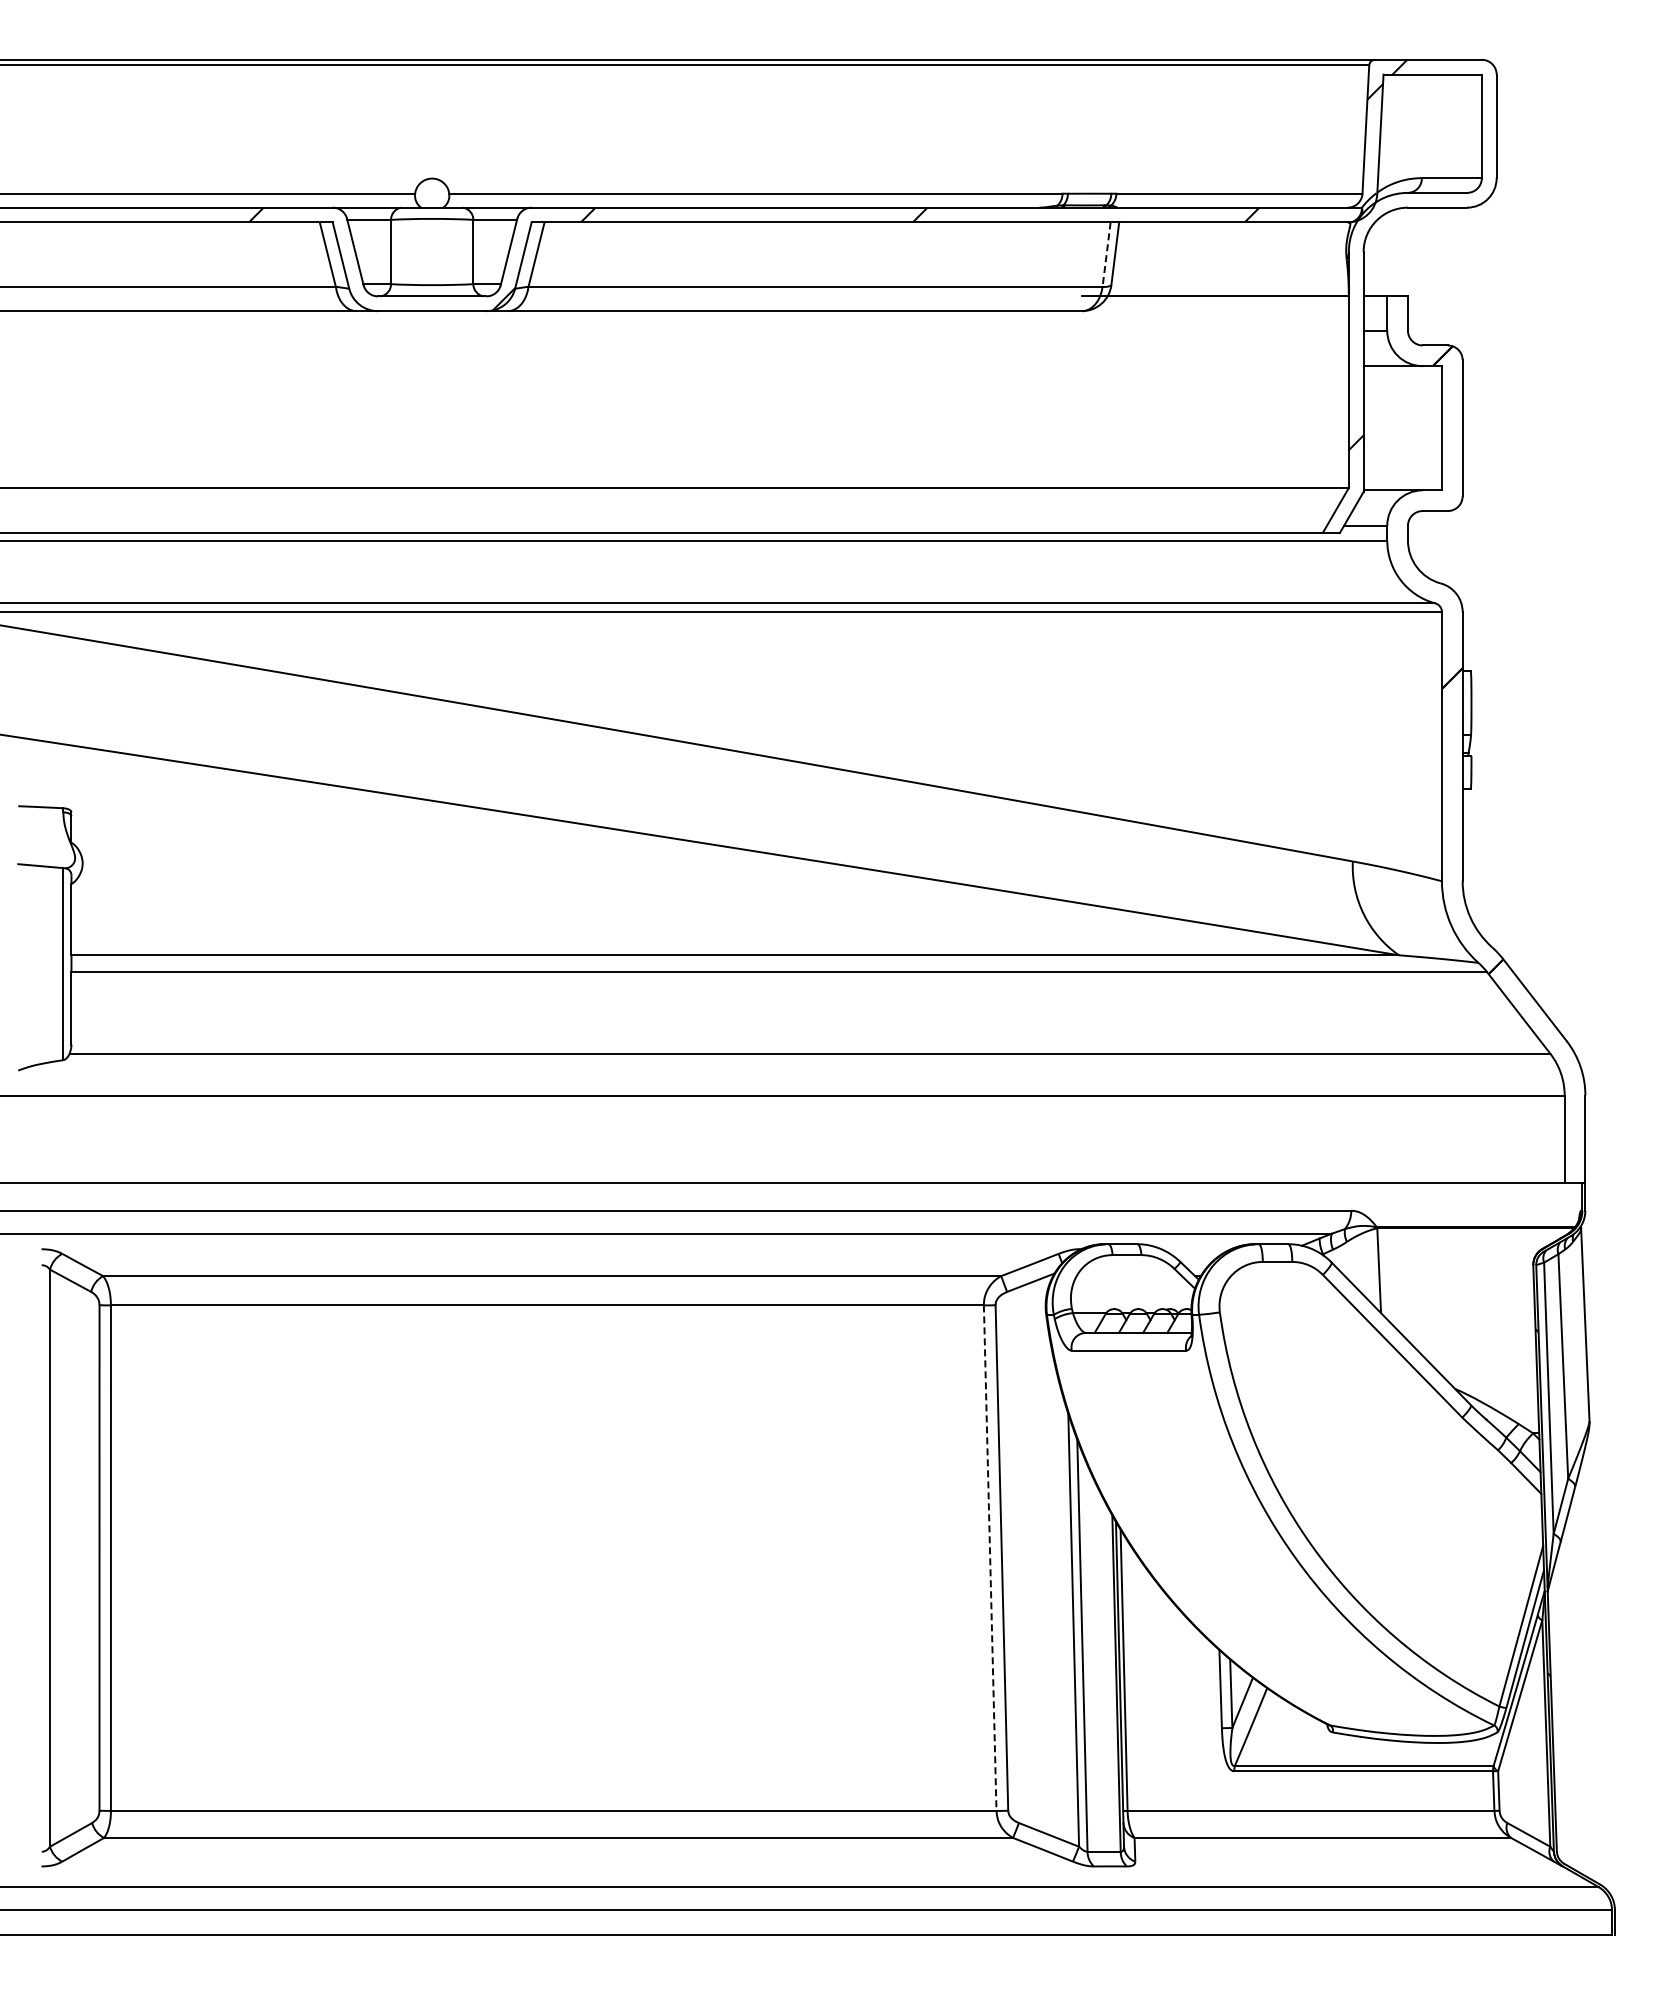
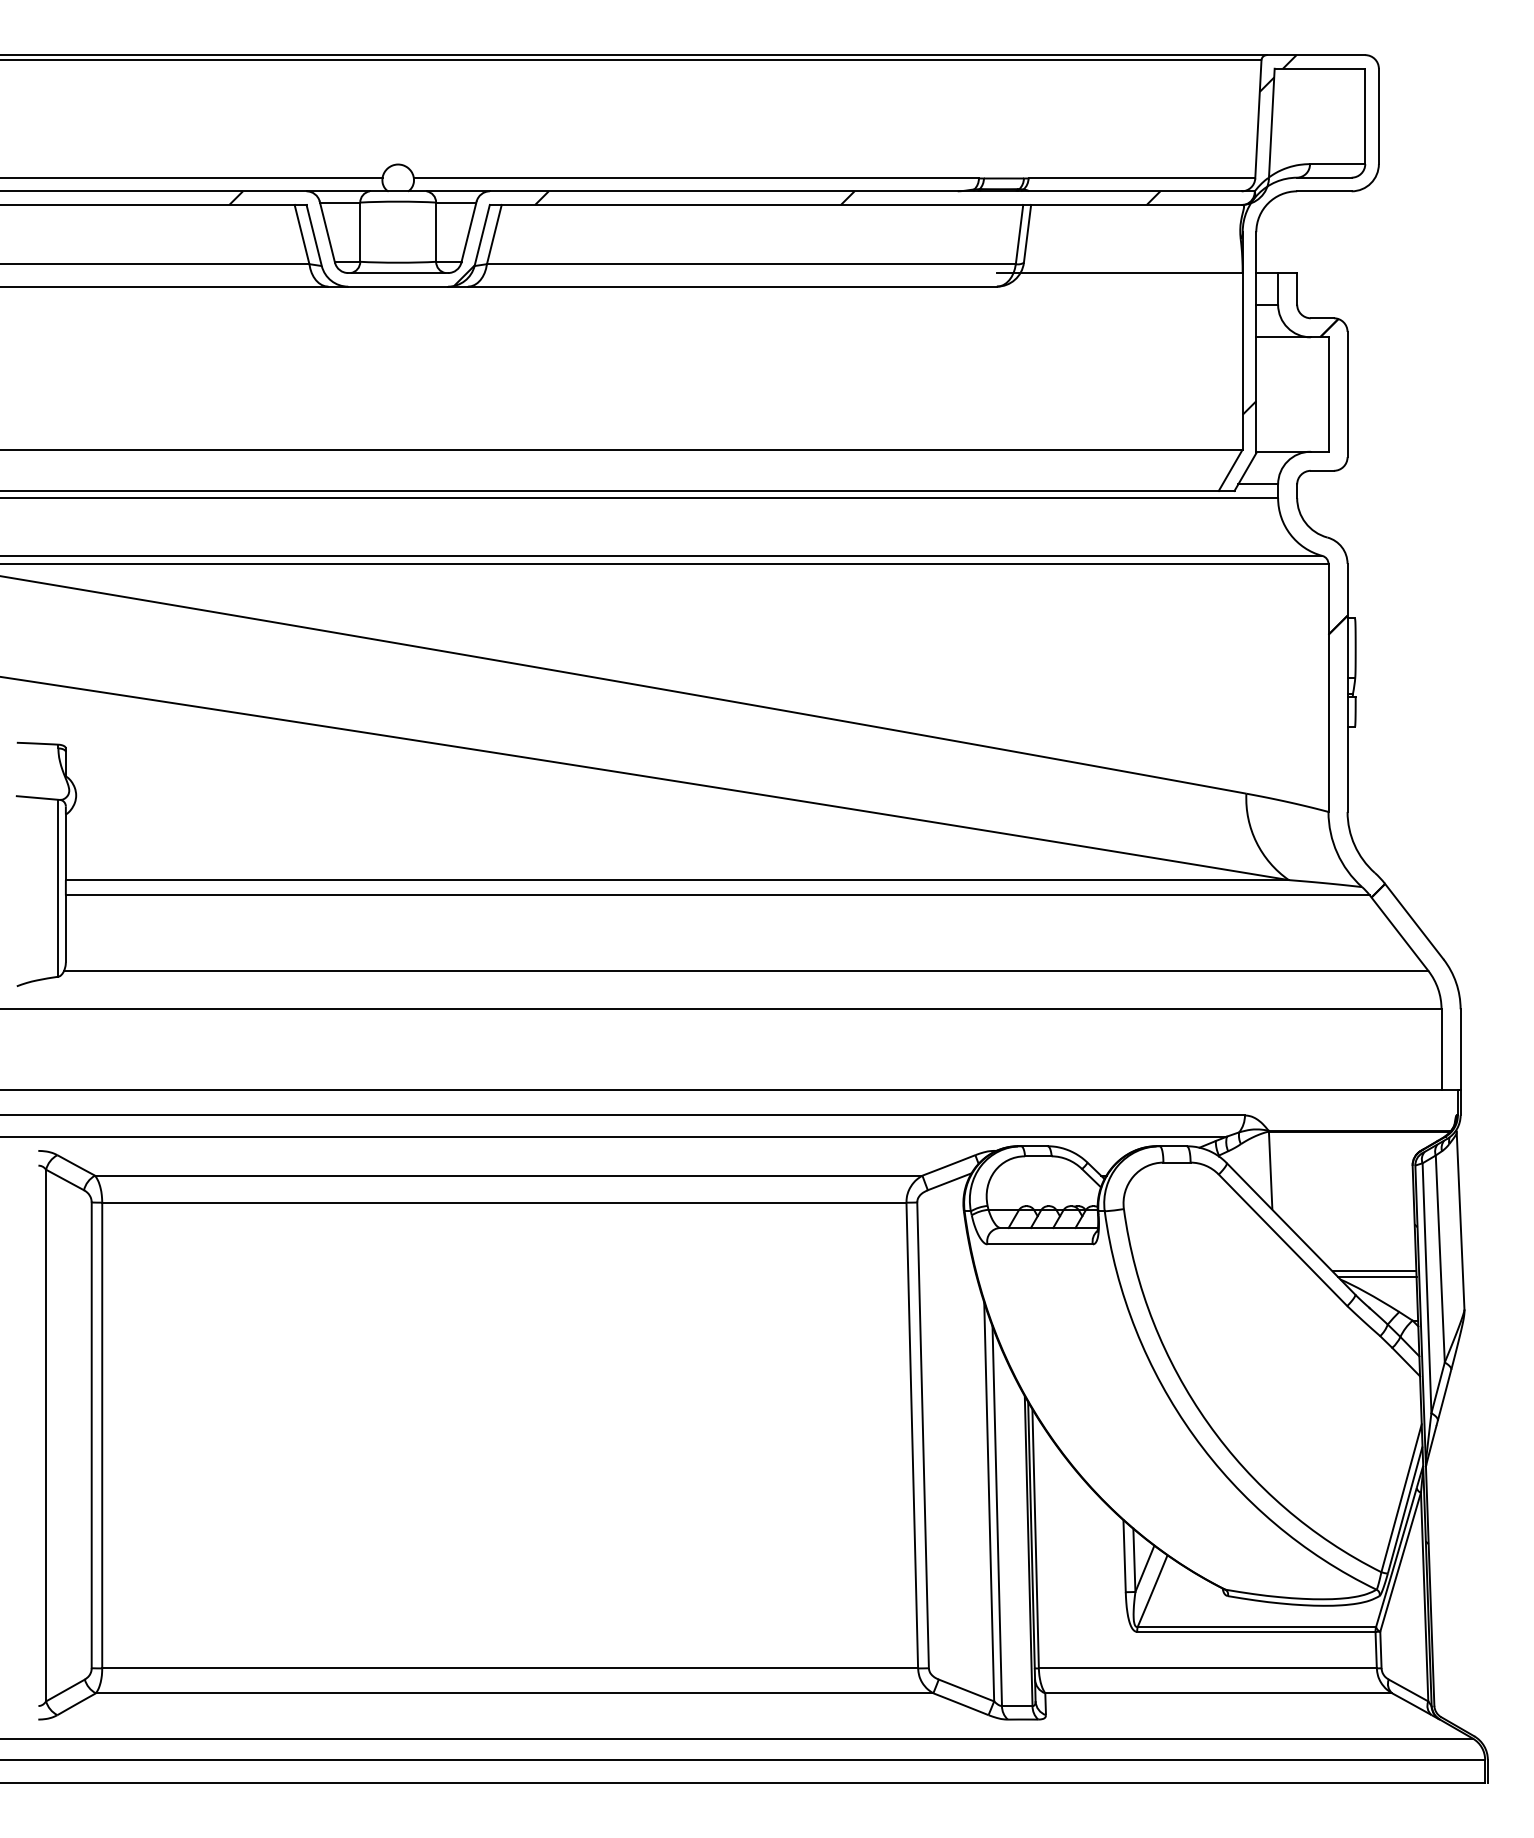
line: (1106, 255) -> (1019, 235), dashed -> solid
line: (1491, 1379) -> (1374, 1270), added
line: (1494, 1386) -> (1376, 1277), added
line: (990, 1557) -> (912, 1434), dashed -> solid

